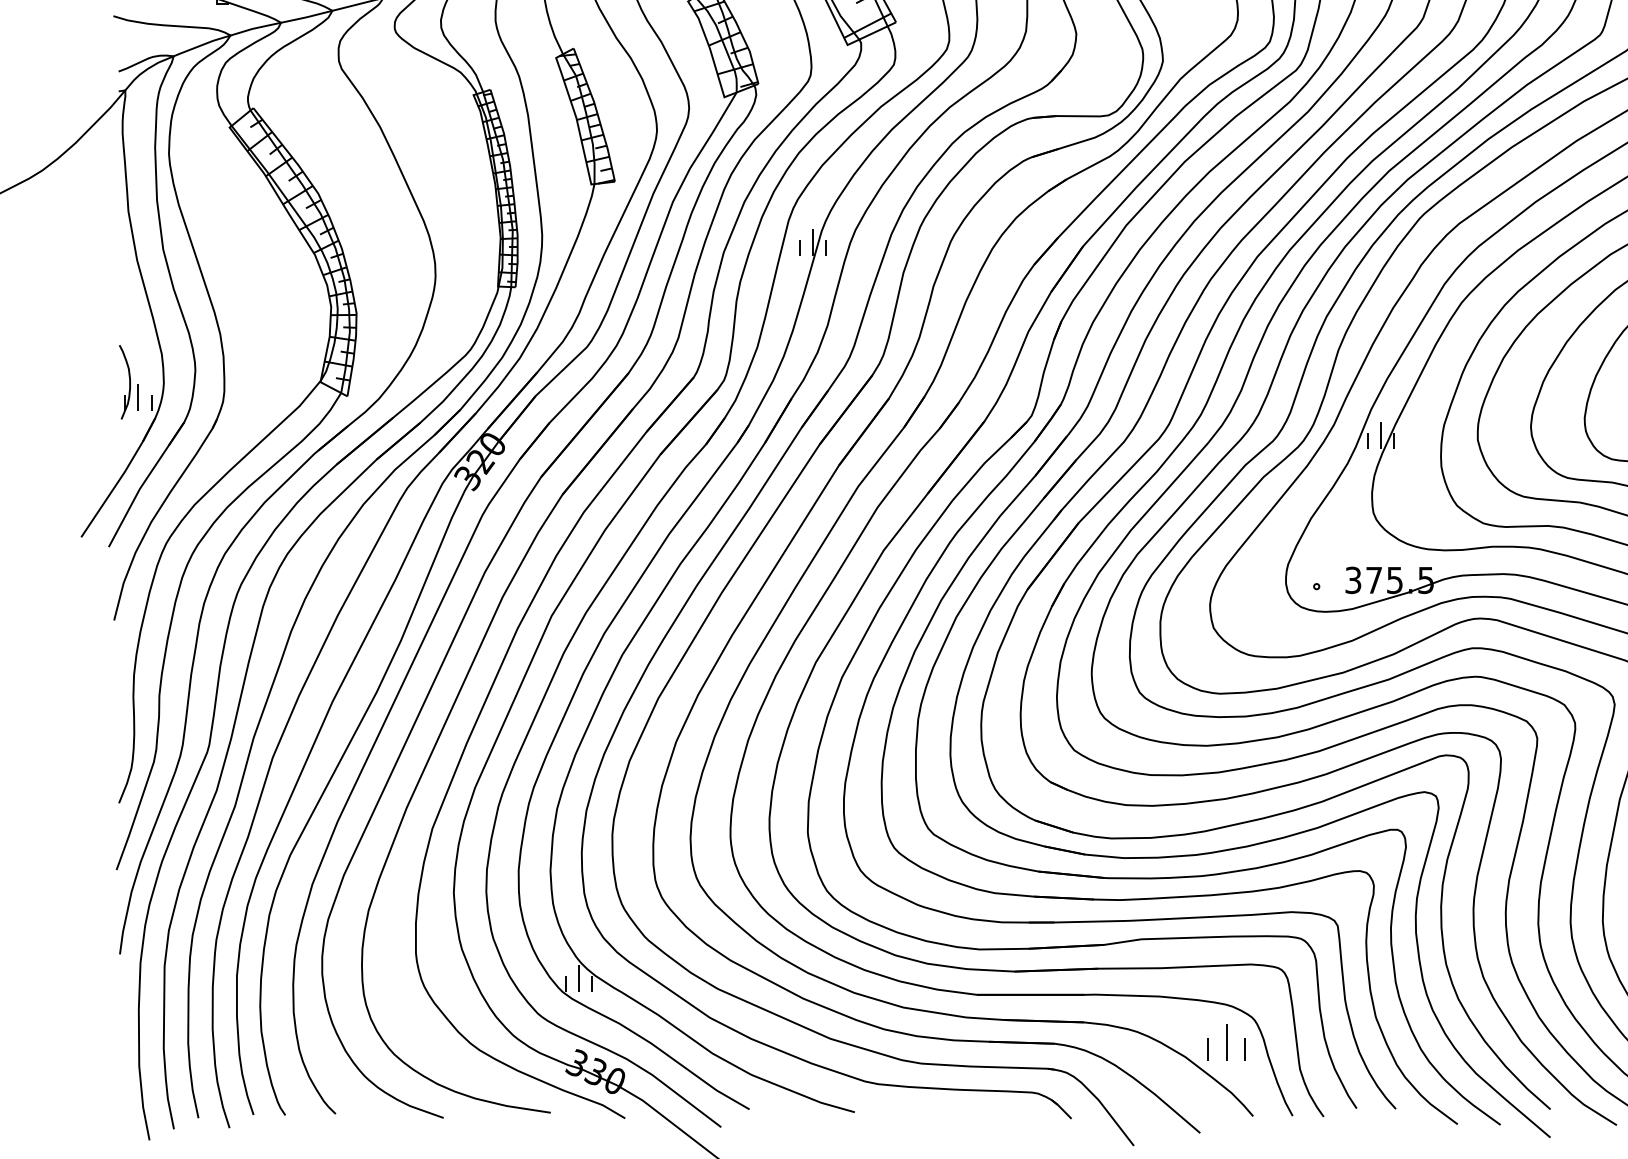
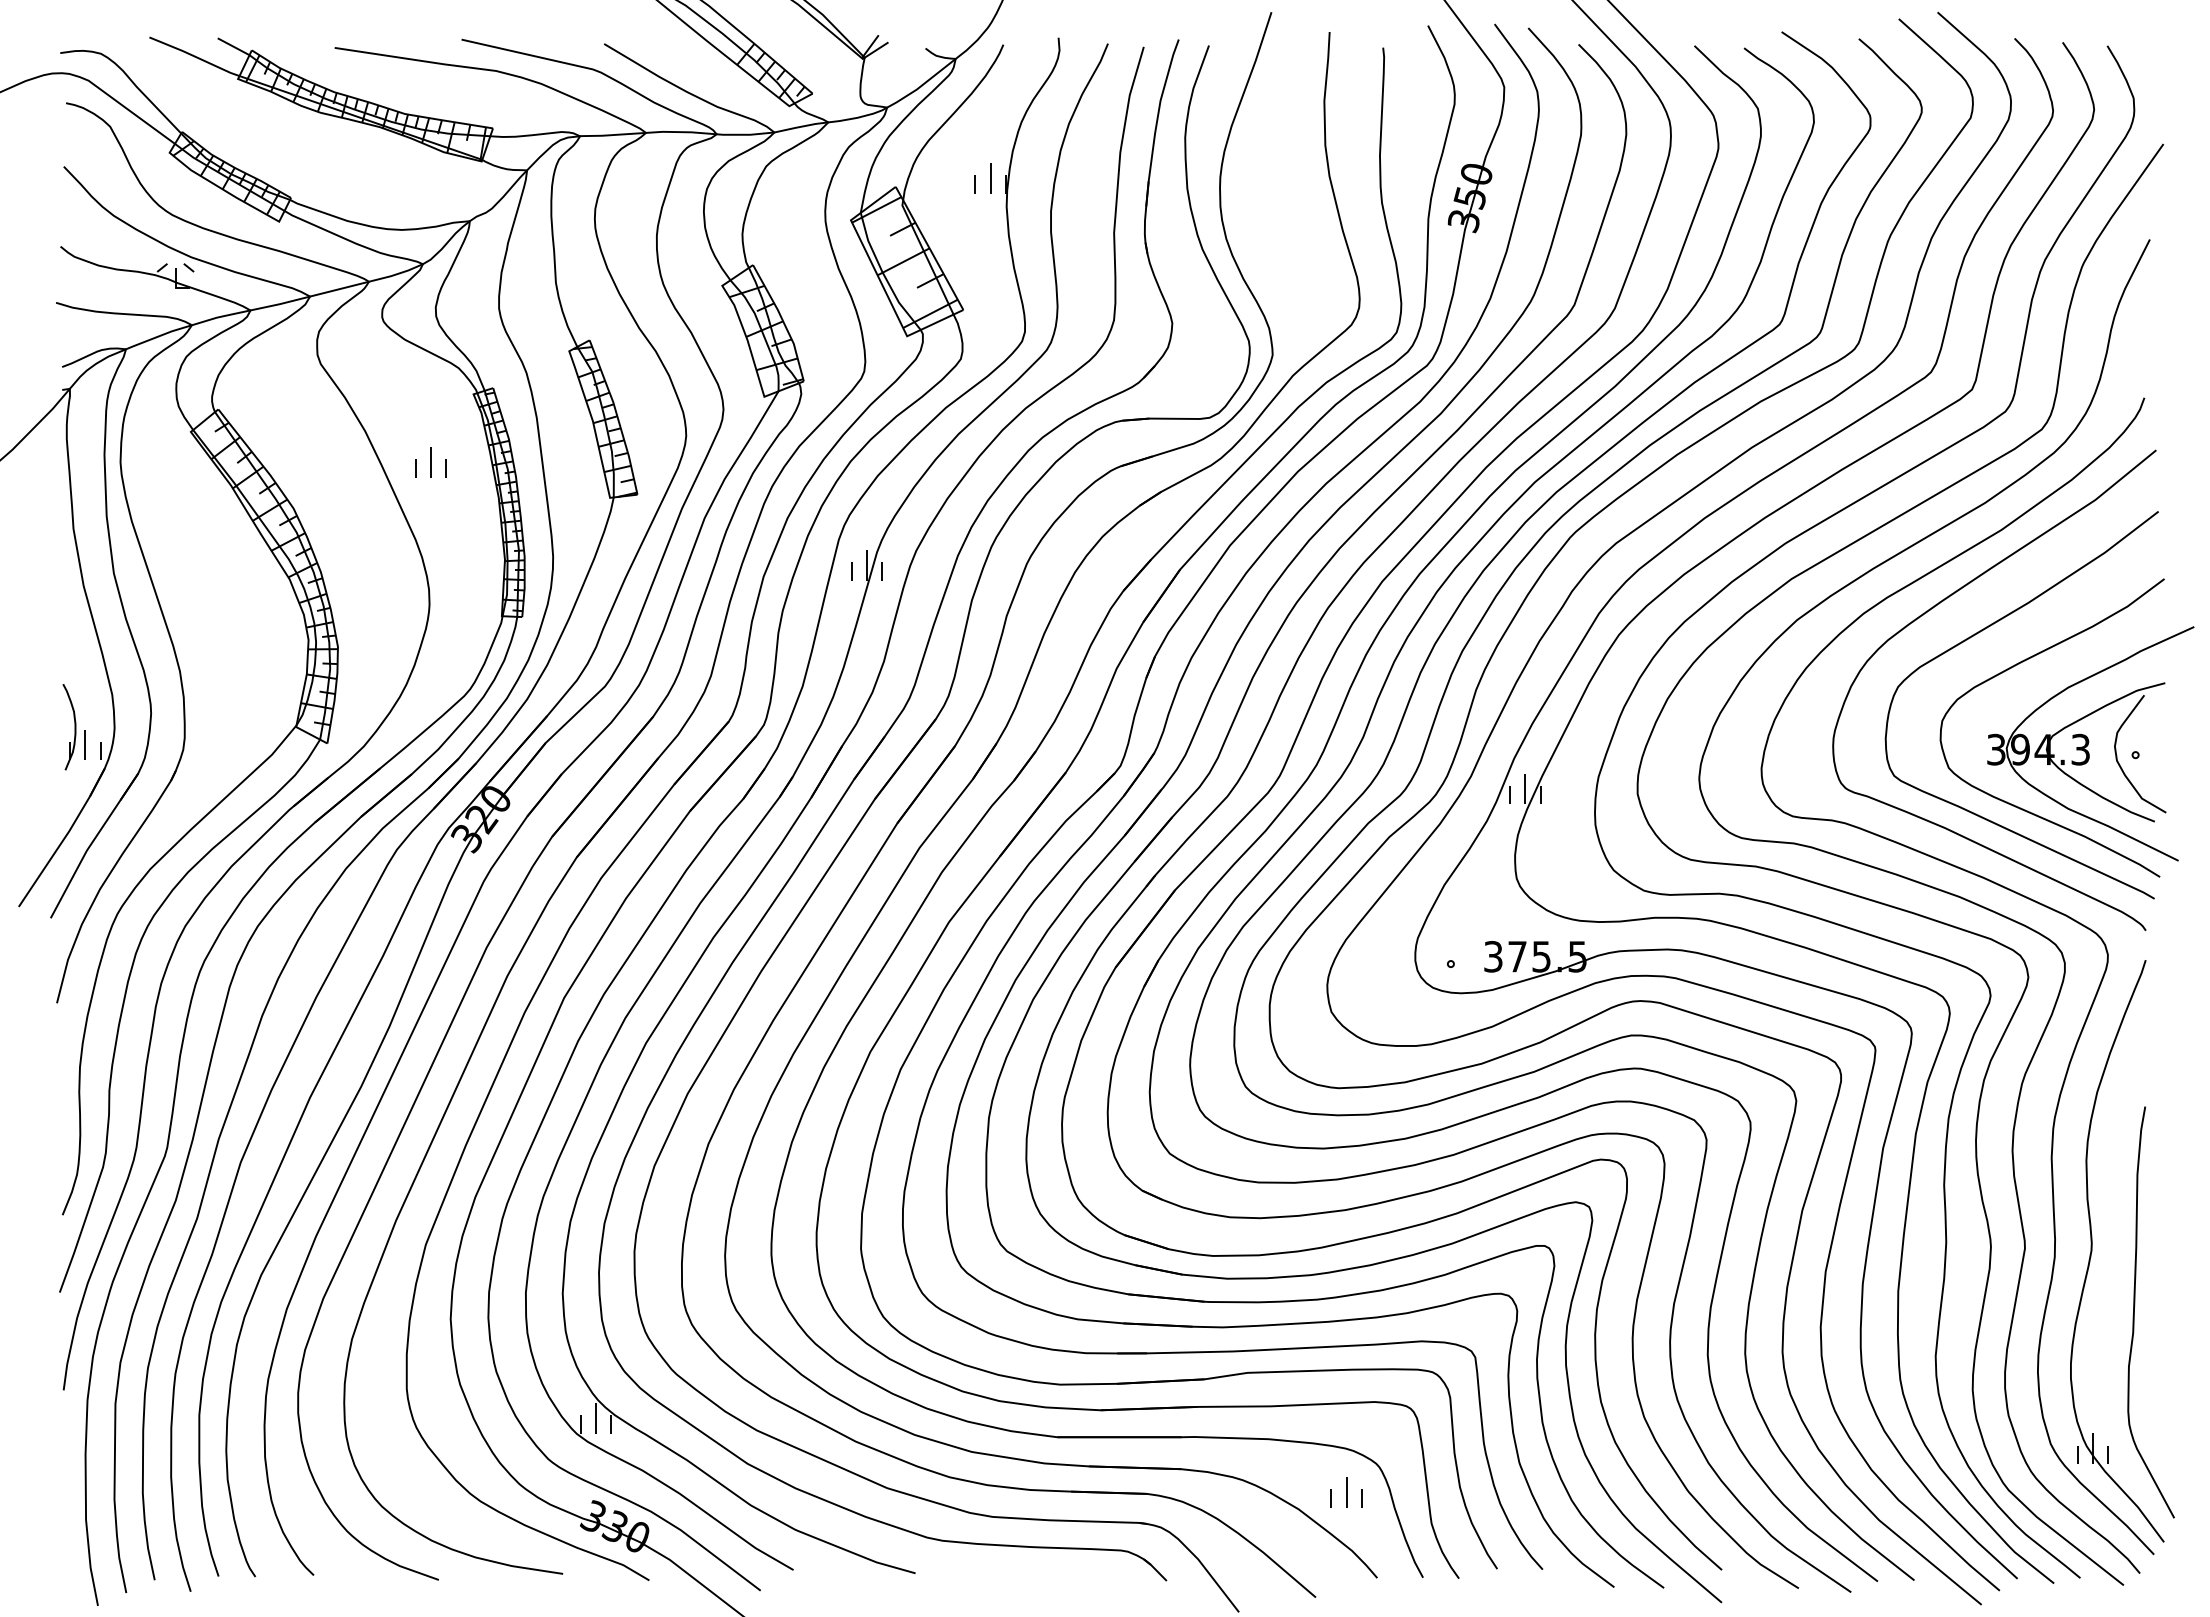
part: (436, 153) -> (430, 462), added
part: (1226, 1042) -> (1346, 1492), size x0.71

